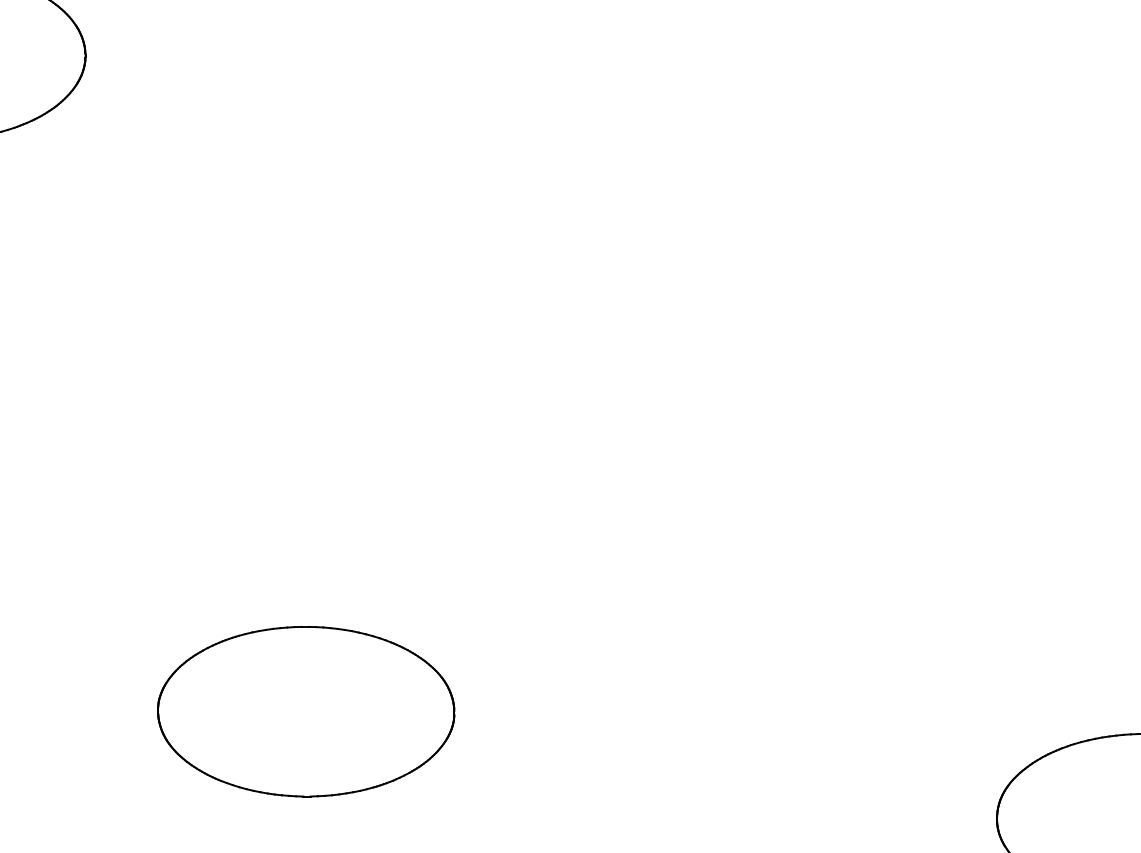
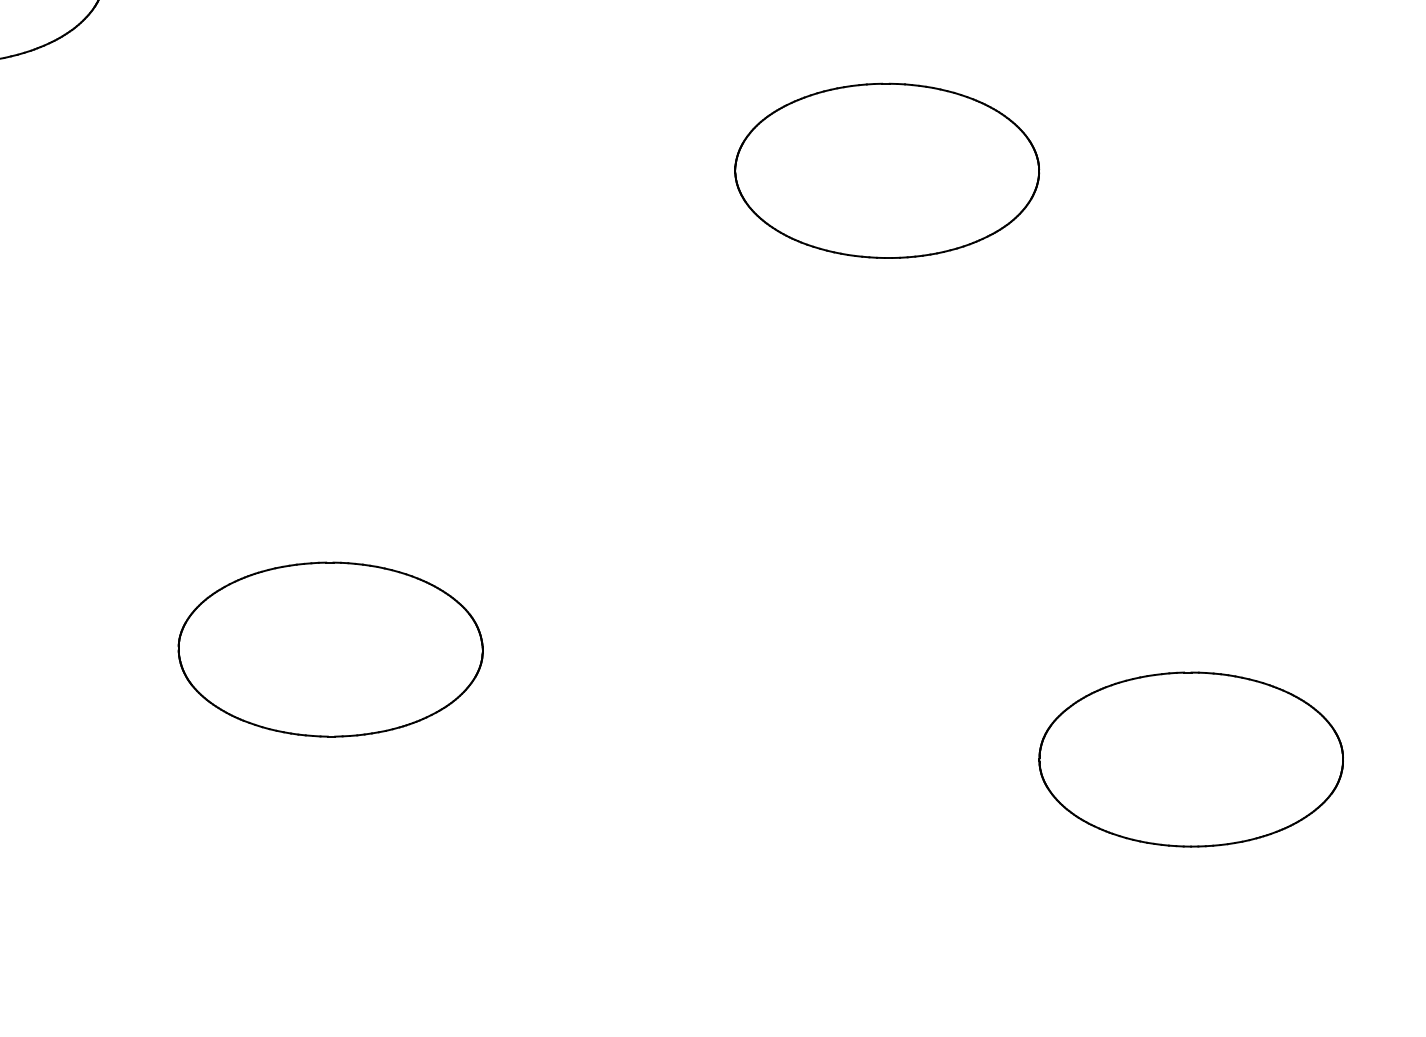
part: (848, 244) -> (887, 170), added

